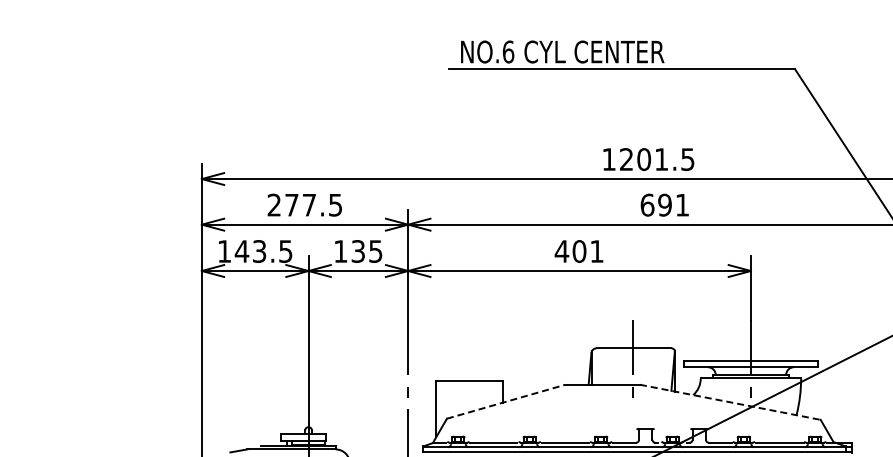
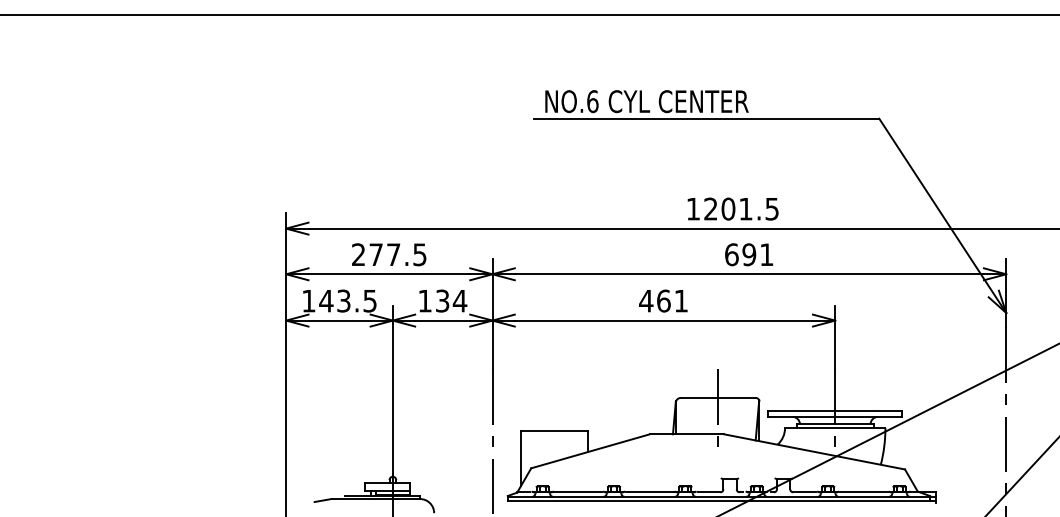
text: (579, 250) -> (663, 300), 401 -> 461
text: (375, 251) -> (459, 301), 135 -> 134
line: (506, 401) -> (590, 451), dashed -> solid
line: (731, 402) -> (815, 452), dashed -> solid

